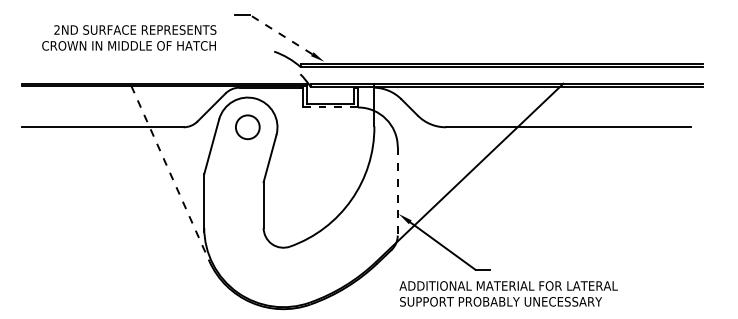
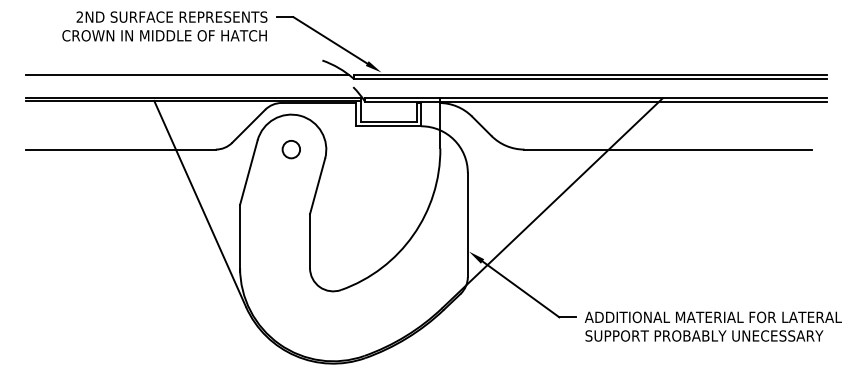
line: (281, 34) -> (330, 40), dashed -> solid
text: (128, 37) -> (164, 26), moved
line: (159, 64) -> (187, 75), added
line: (330, 107) -> (388, 126), dashed -> solid
circle: (247, 127) -> (291, 149), size x0.62
line: (170, 173) -> (200, 203), dashed -> solid
line: (397, 191) -> (467, 225), dashed -> solid
text: (507, 293) -> (712, 326), moved

